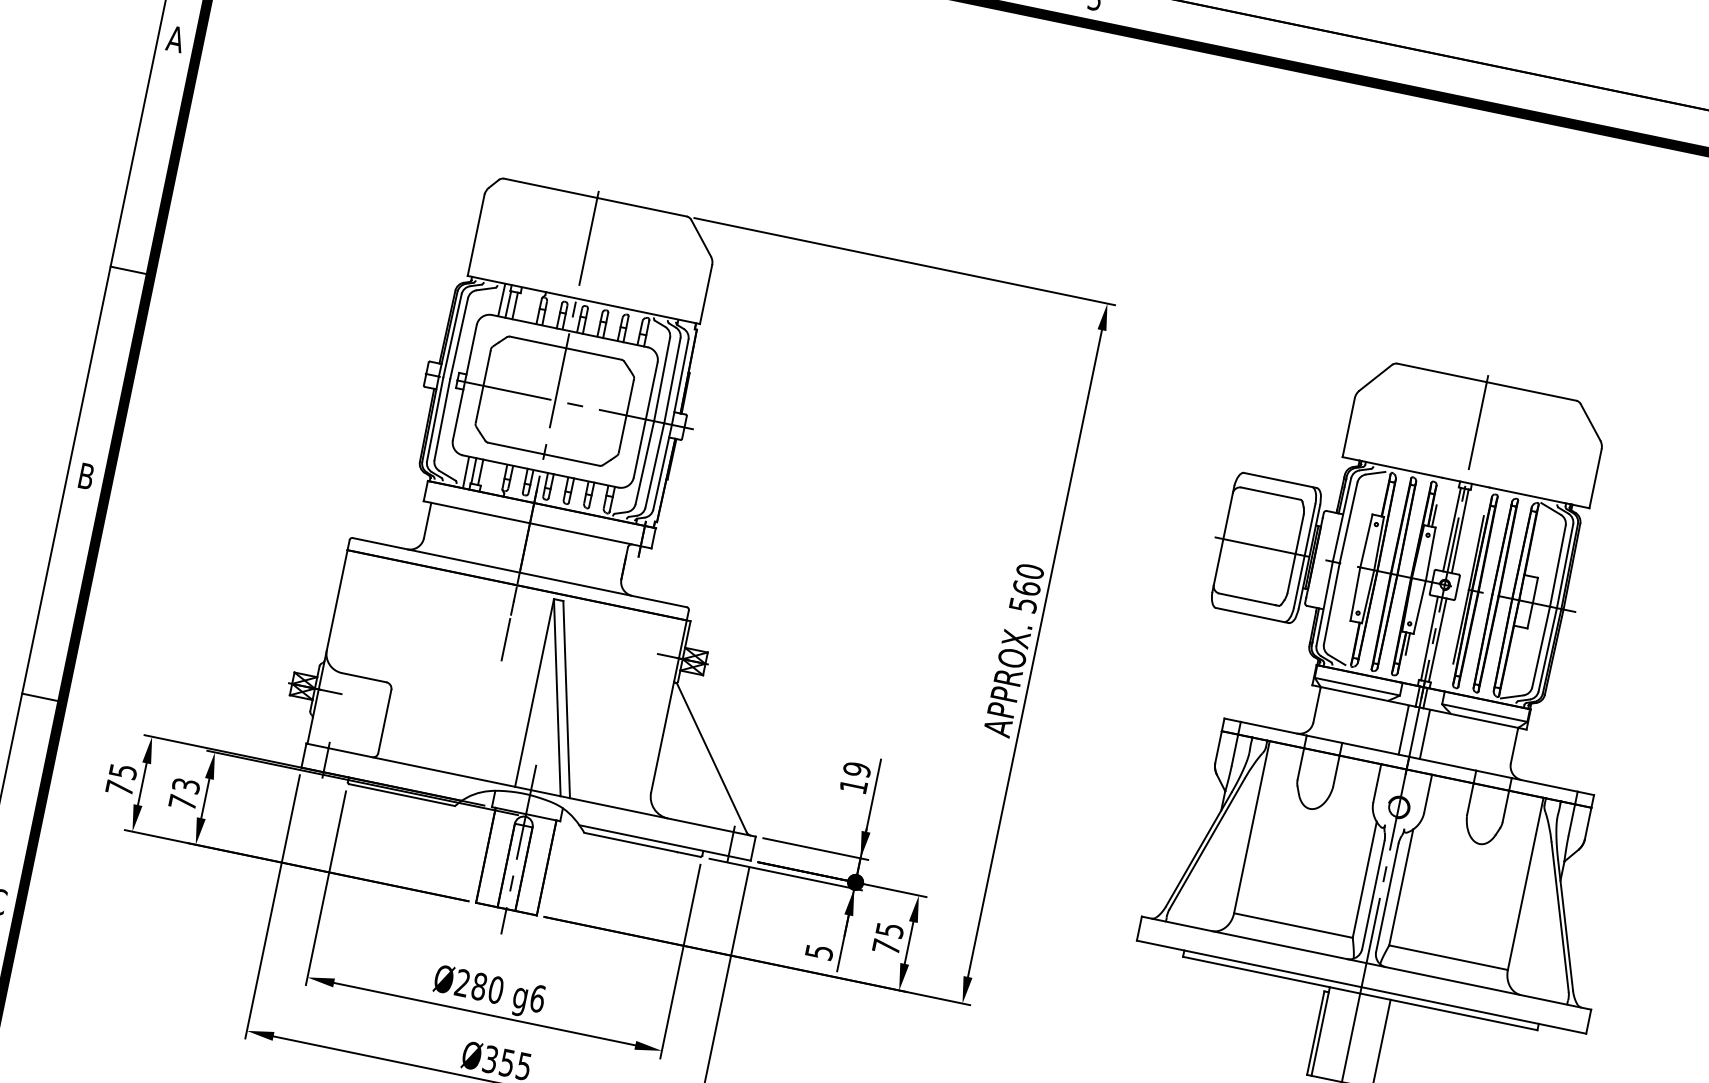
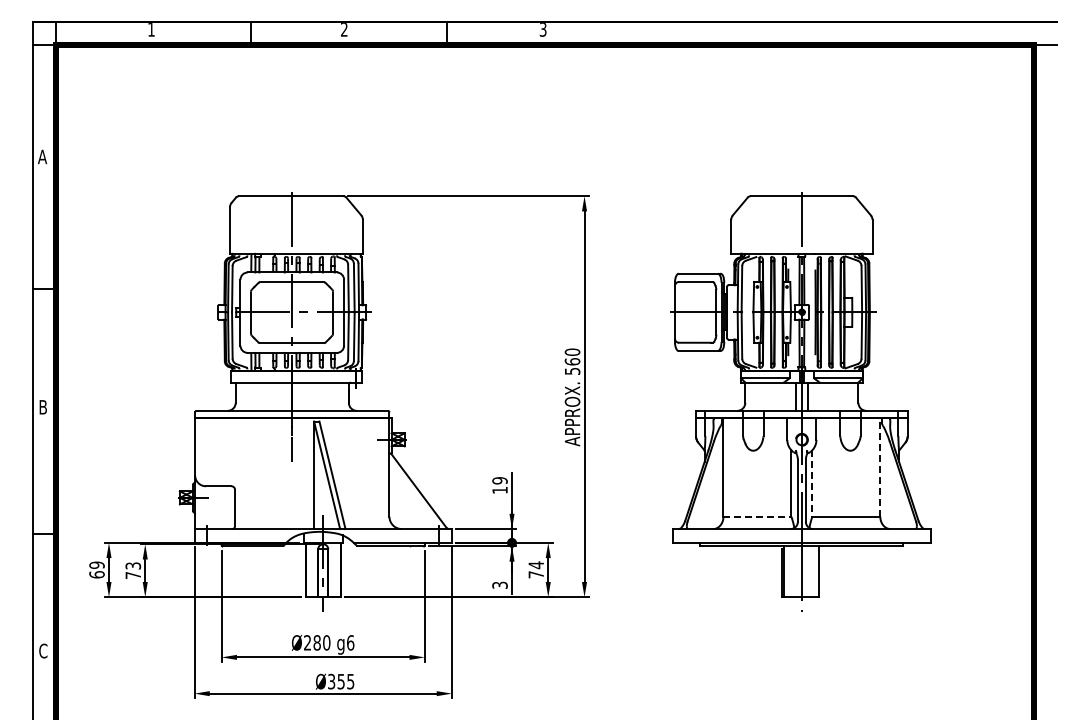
text: (120, 778) -> (96, 569), 75 -> 69
line: (1526, 882) -> (880, 466), solid -> dashed
line: (1401, 887) -> (812, 483), solid -> dashed
line: (1293, 925) -> (757, 516), solid -> dashed
text: (890, 930) -> (536, 565), 75 -> 74
text: (818, 950) -> (499, 584), 5 -> 3

